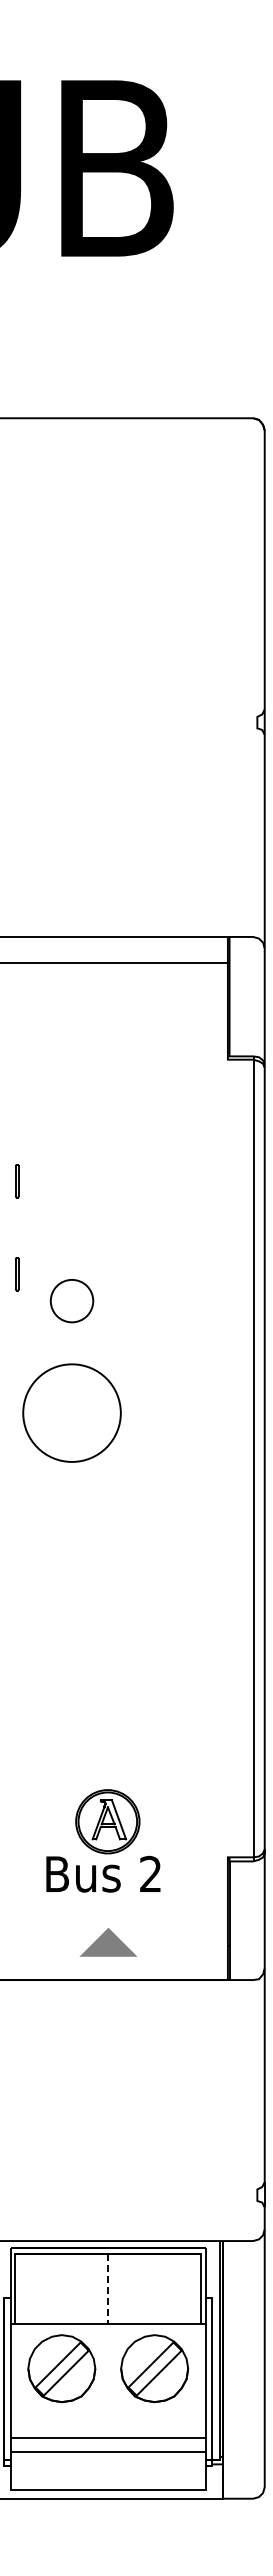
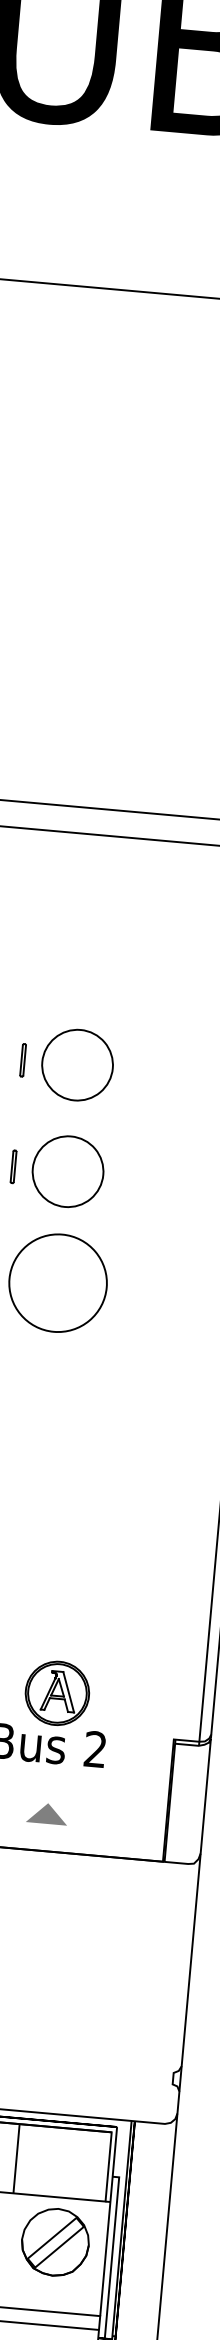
line: (16, 1181) -> (22, 1060), moved
part: (71, 1194) -> (77, 1065), added
line: (16, 1274) -> (12, 1167), moved
part: (71, 1300) -> (67, 1170), size x1.67
part: (108, 1942) -> (47, 1813), size x0.71
line: (108, 2288) -> (16, 2158), dashed -> solid

